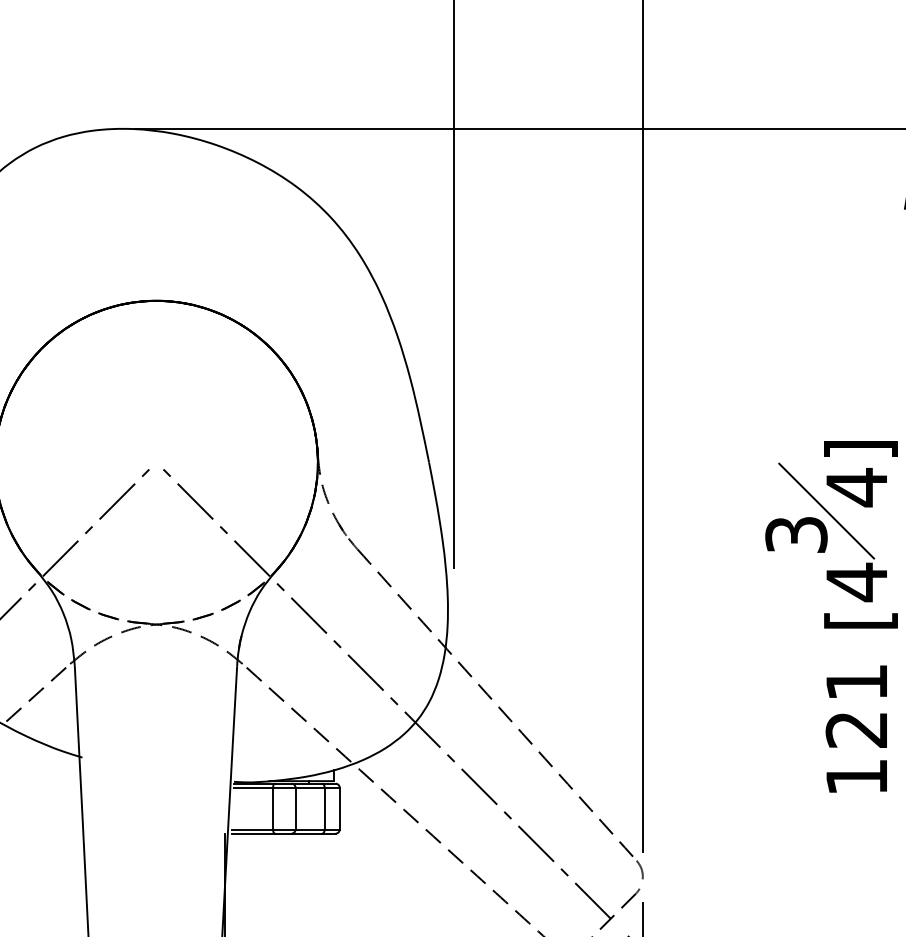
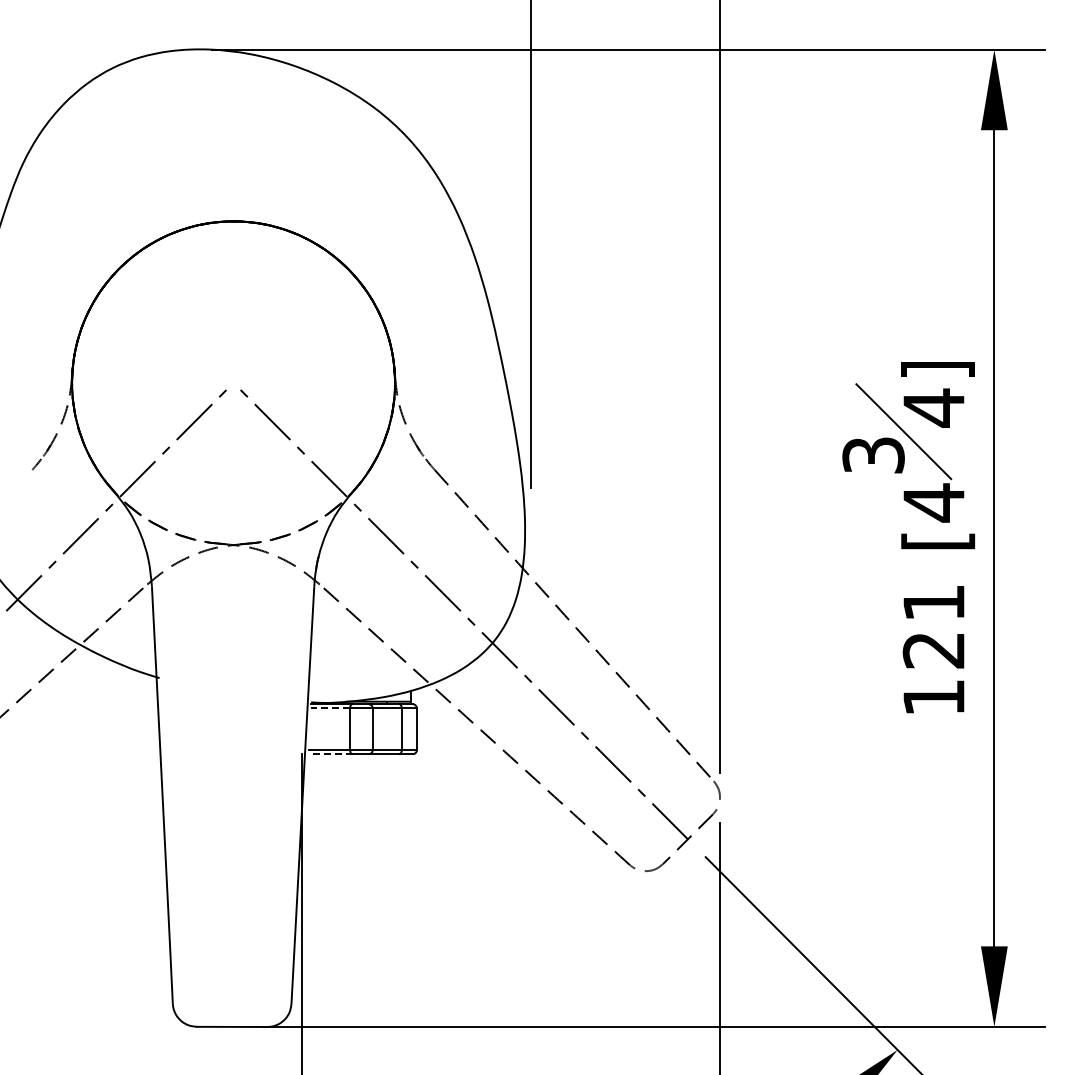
line: (253, 787) -> (330, 708), solid -> dashed
line: (253, 833) -> (330, 754), solid -> dashed

